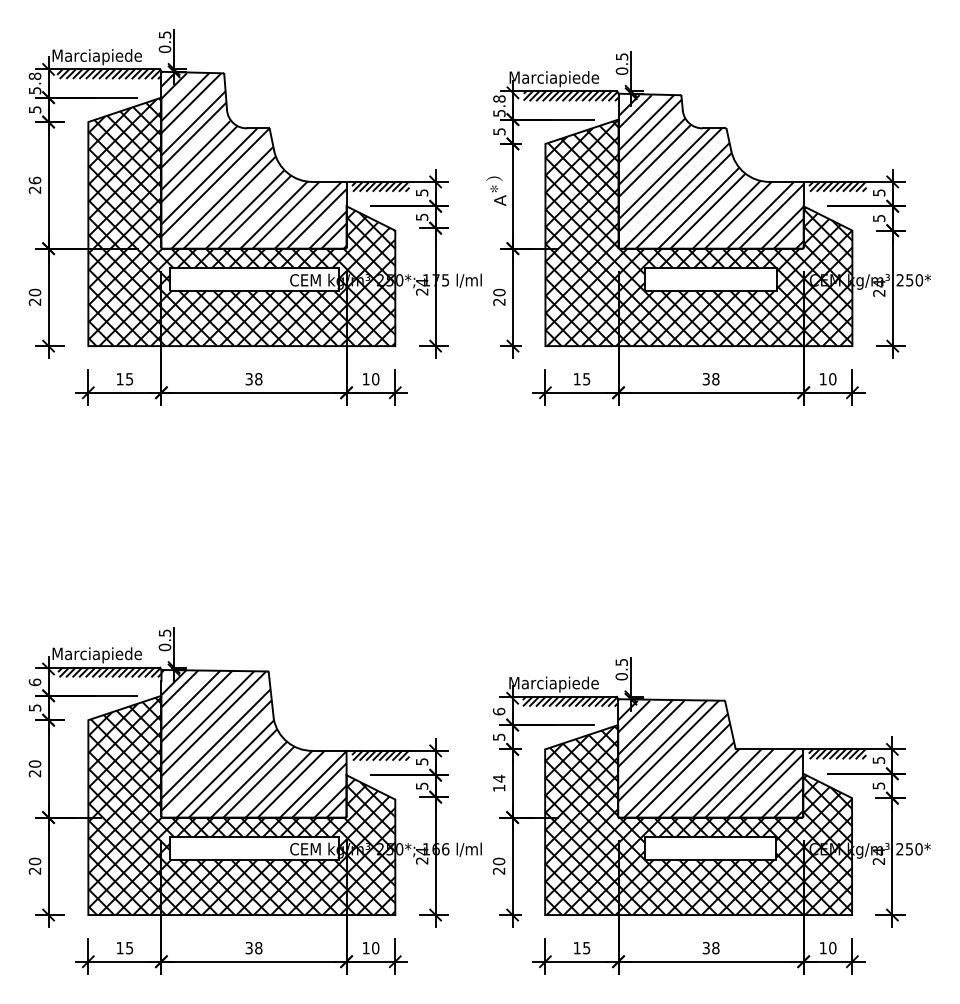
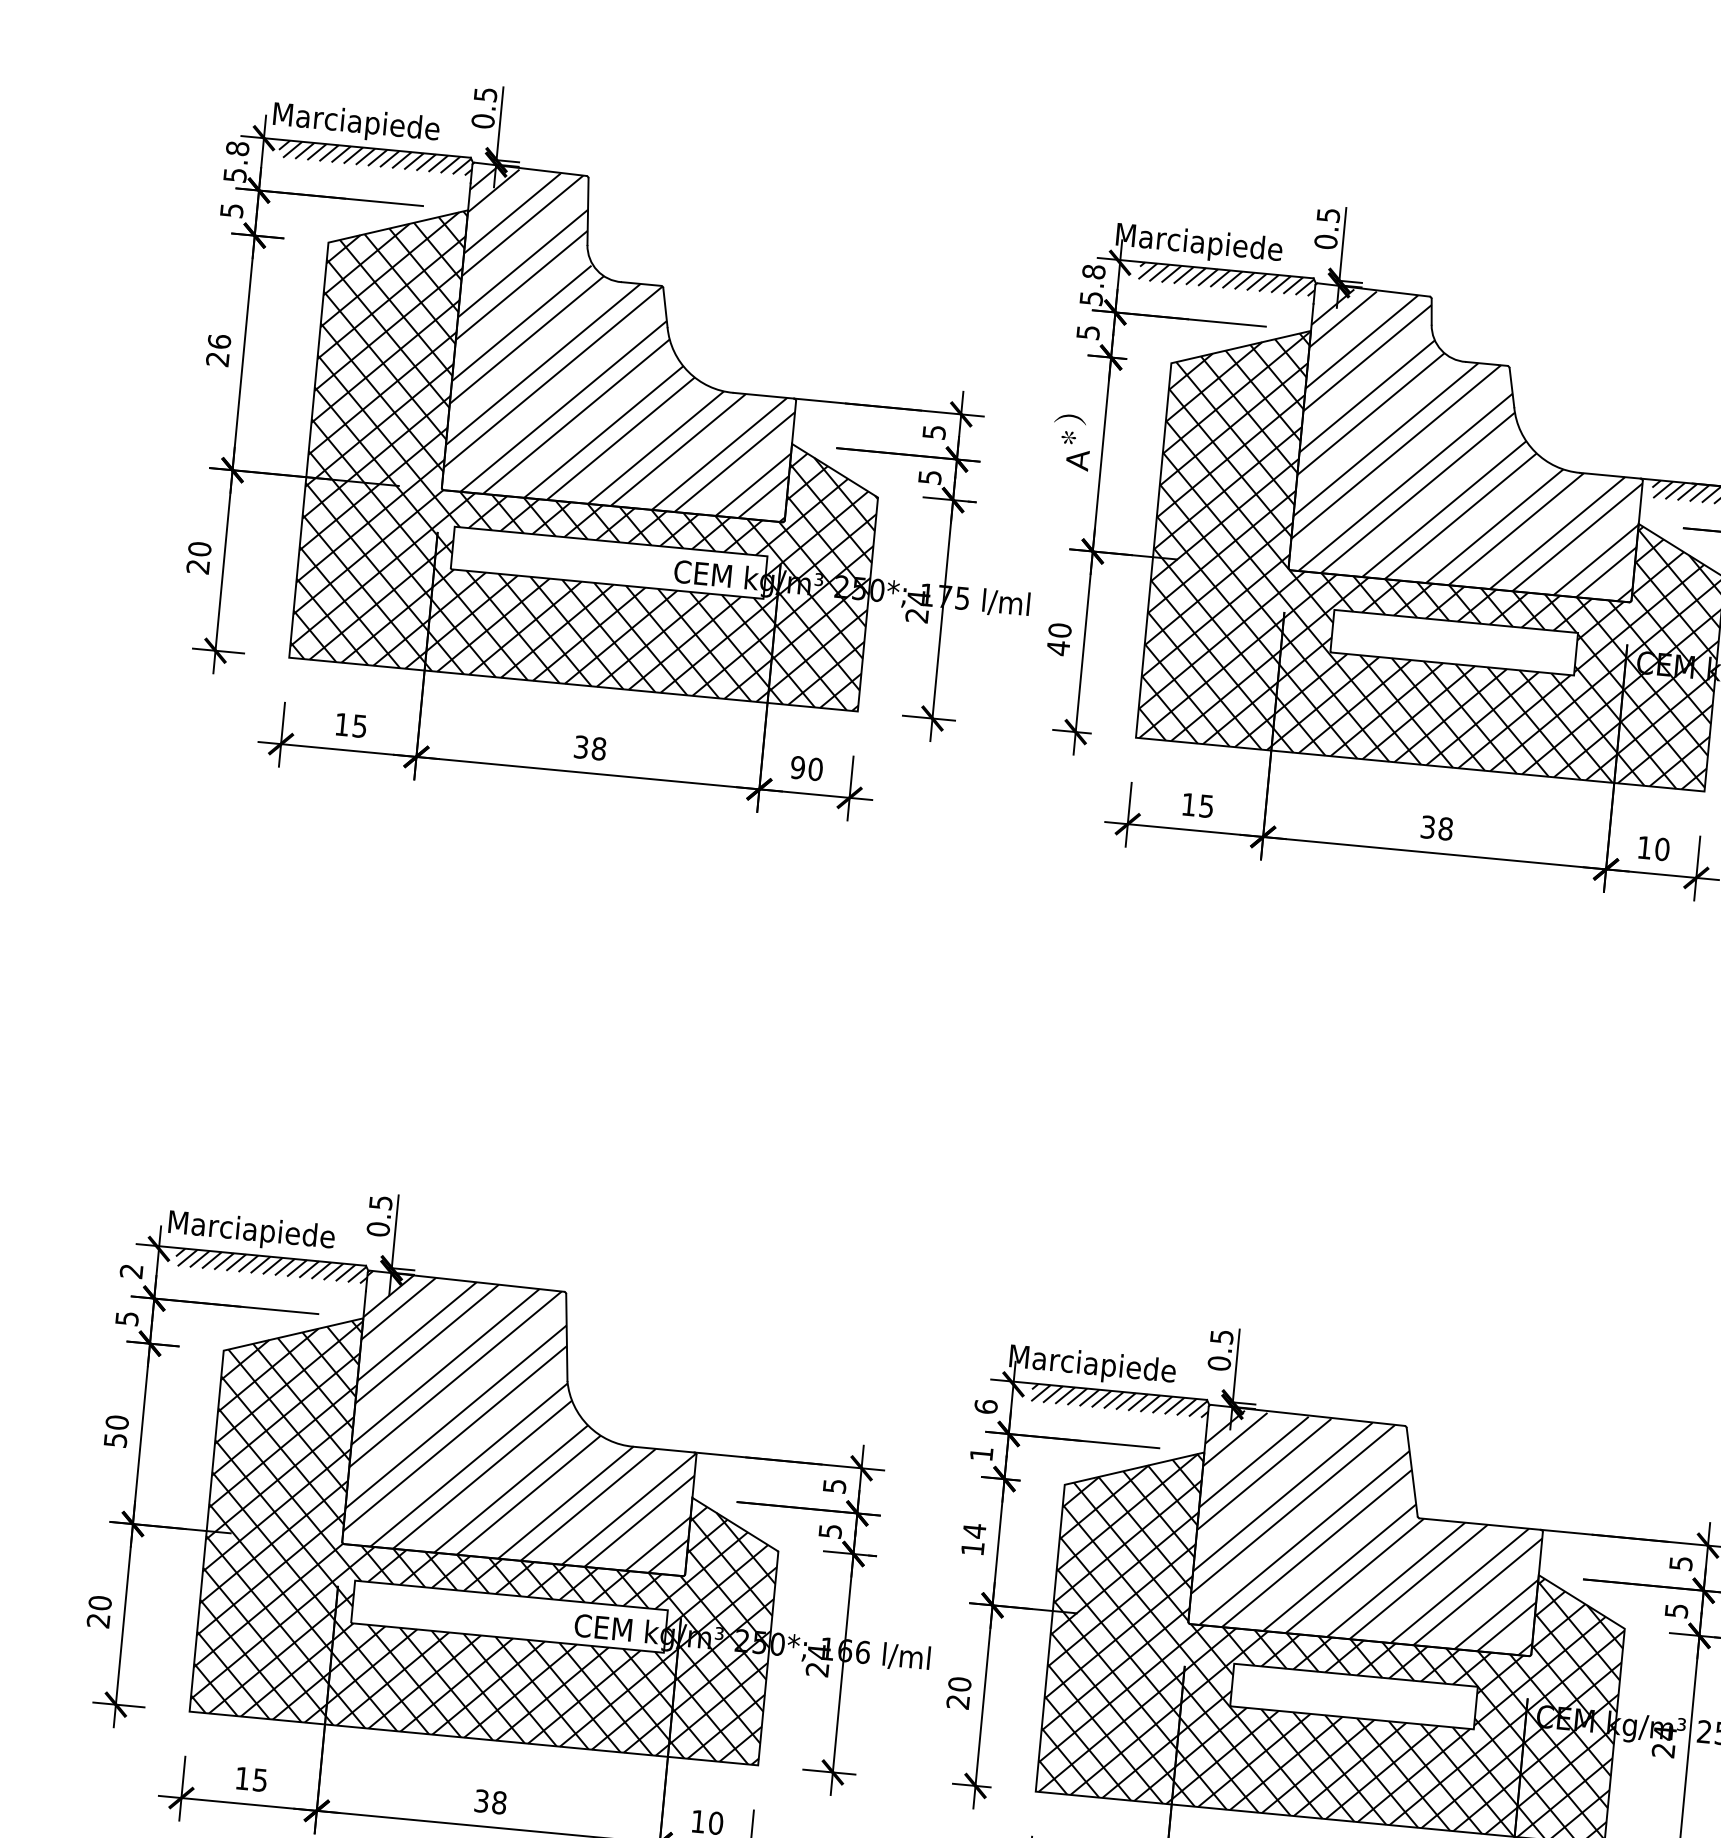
hatch: (380, 186) -> (858, 413), removed
text: (499, 302) -> (1058, 648), 20 -> 40
text: (365, 379) -> (796, 768), 10 -> 90
text: (34, 682) -> (130, 1271), 6 -> 2
text: (499, 736) -> (982, 1452), 5 -> 1
hatch: (837, 754) -> (1605, 1545), removed
hatch: (380, 755) -> (758, 1467), removed
text: (34, 773) -> (114, 1439), 20 -> 50

